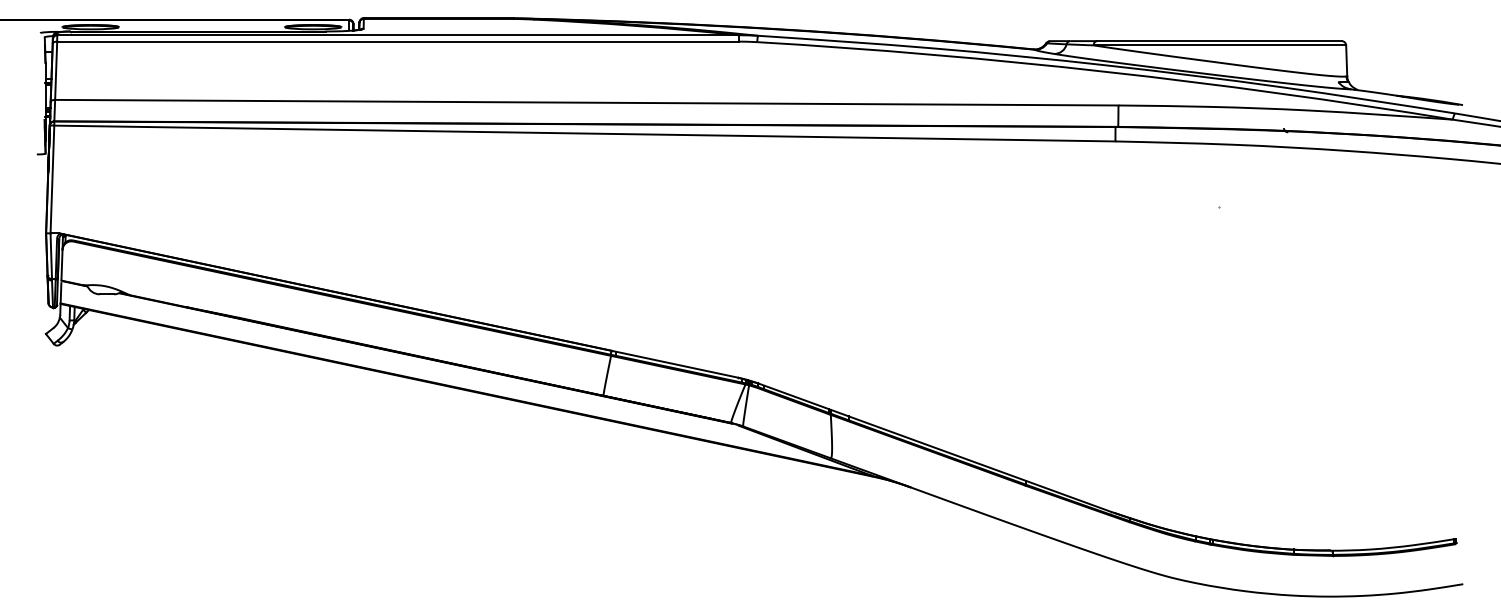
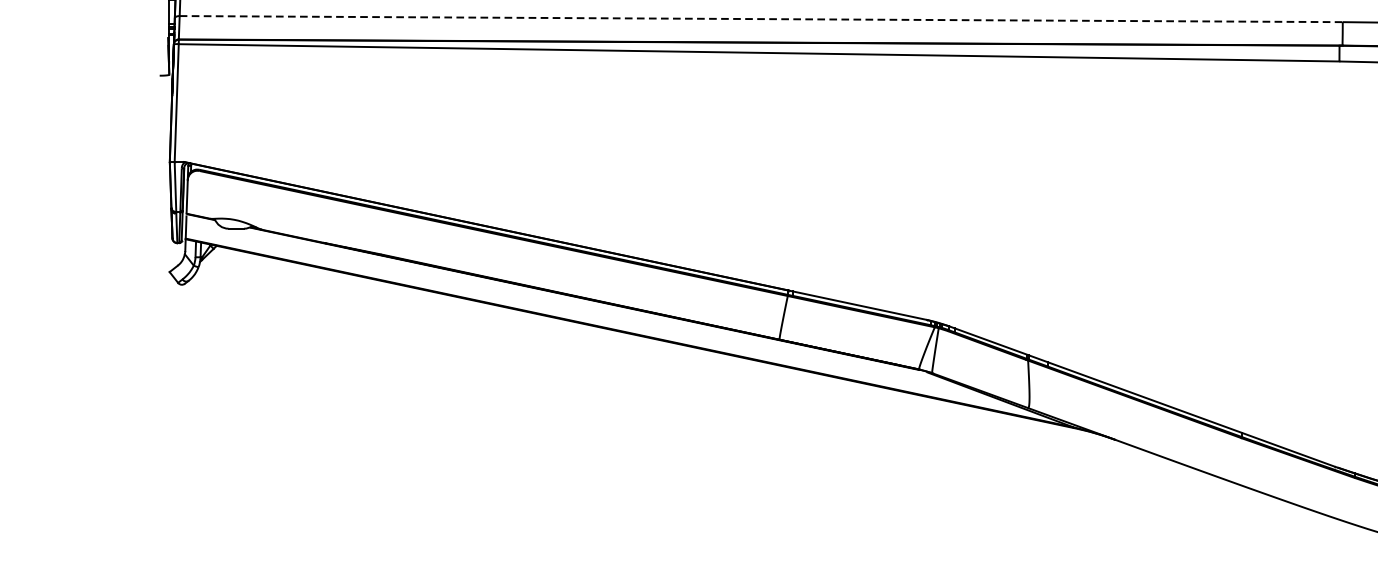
line: (586, 102) -> (760, 18), solid -> dashed

